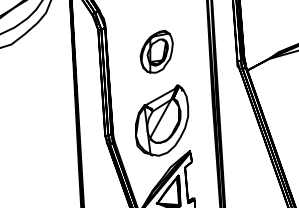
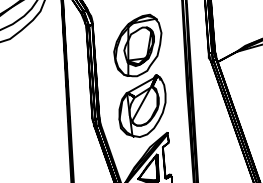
part: (156, 51) -> (137, 45), size x1.67

